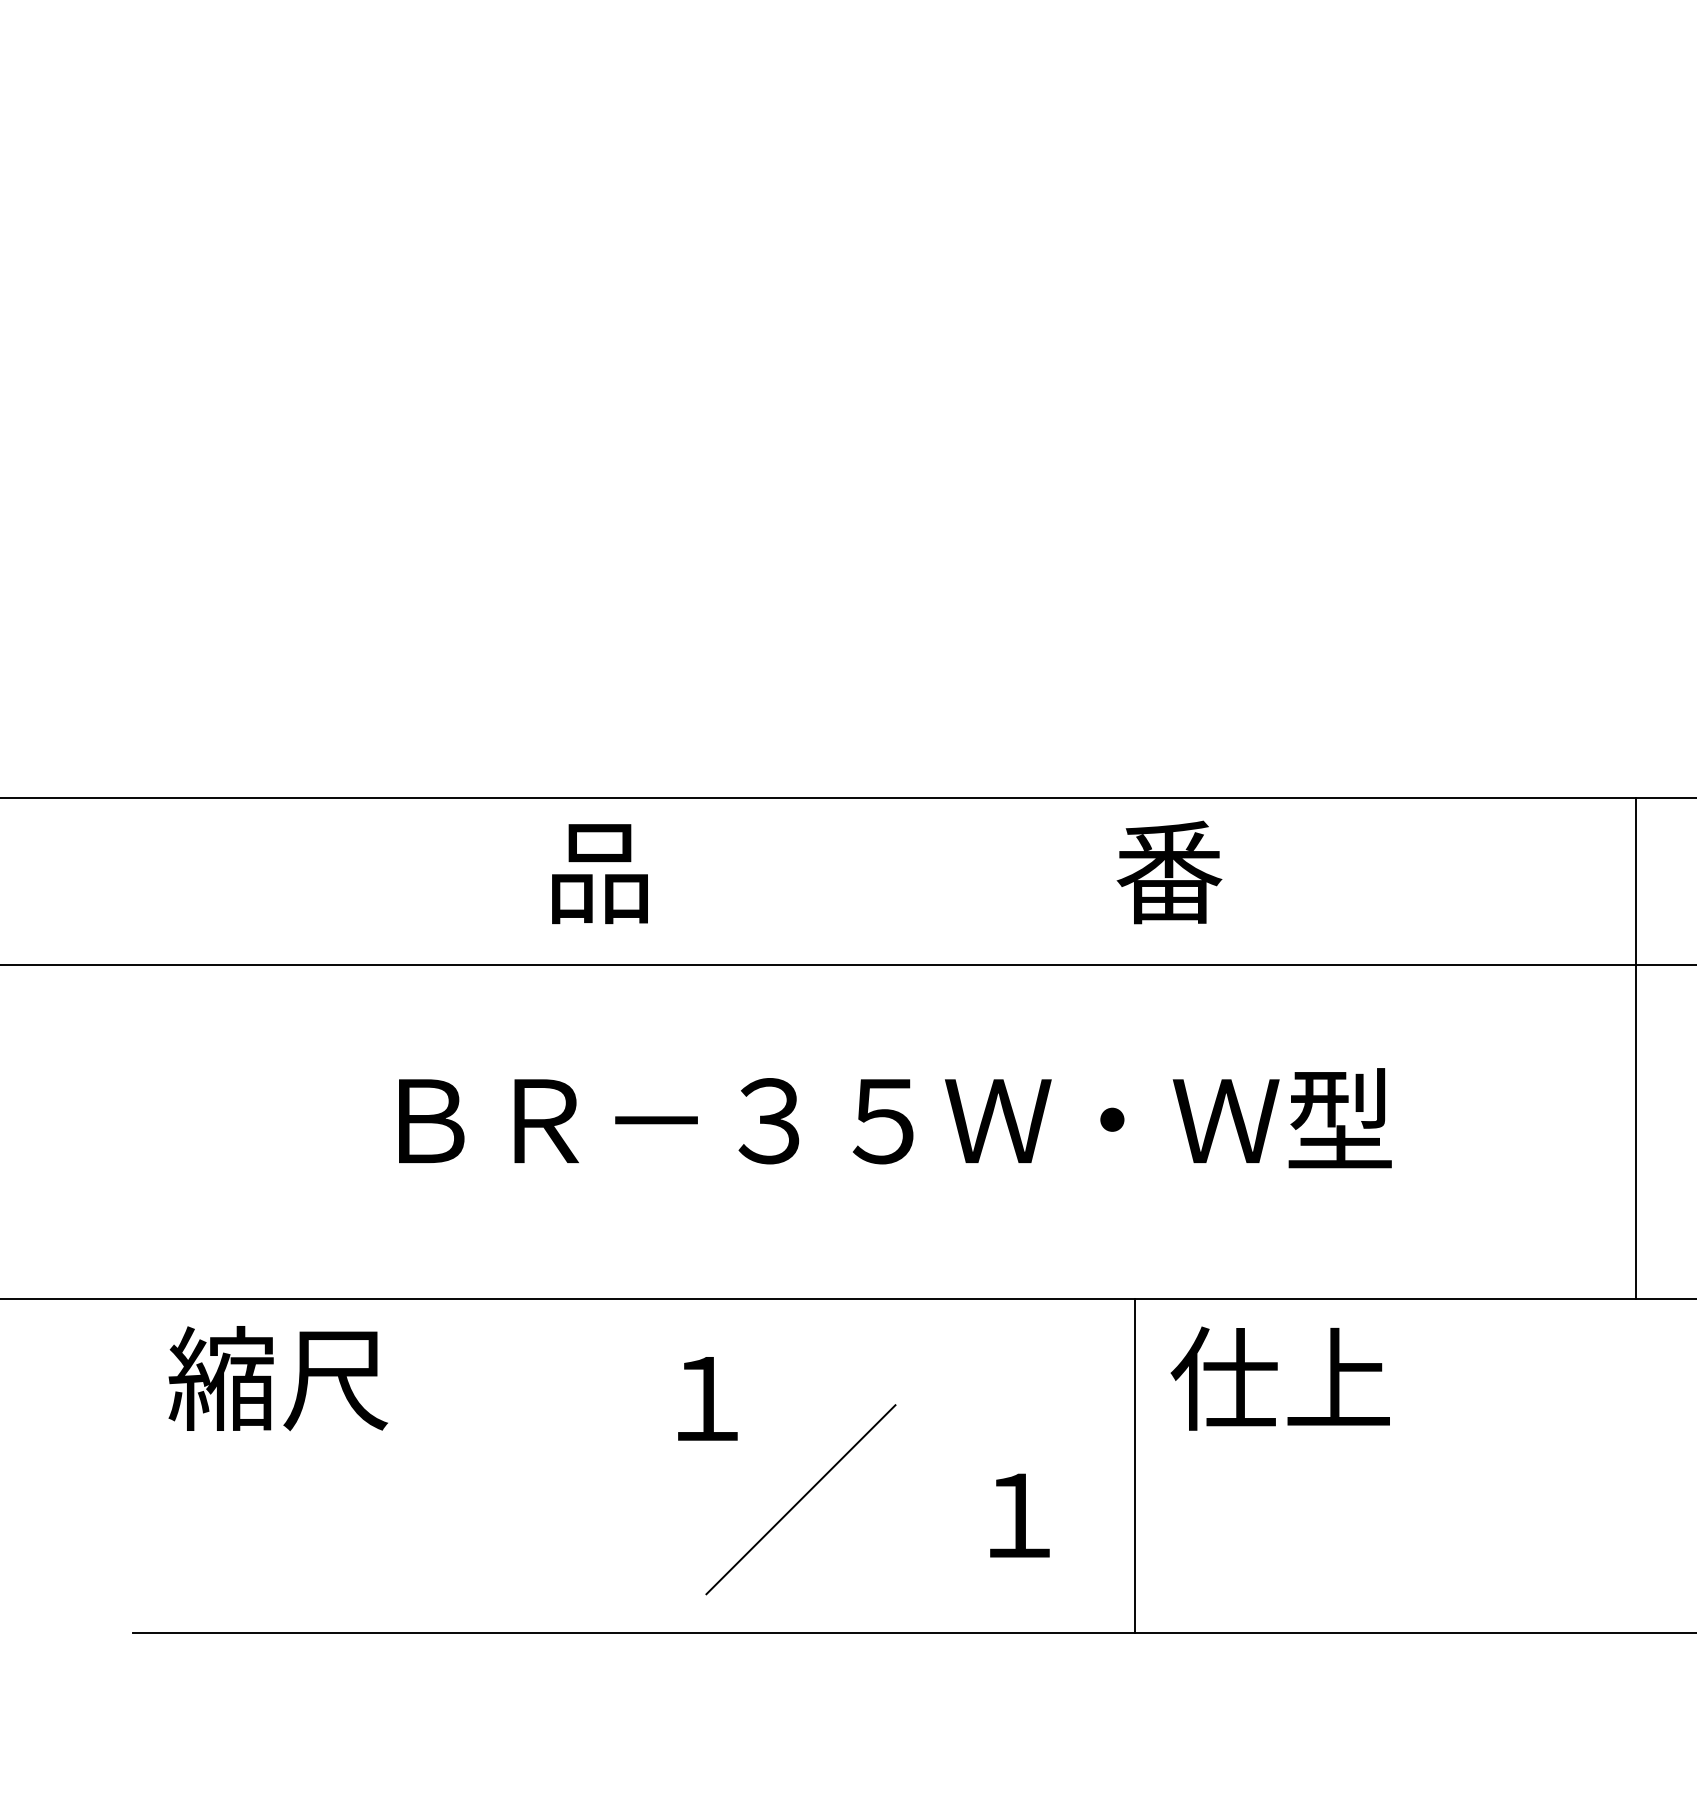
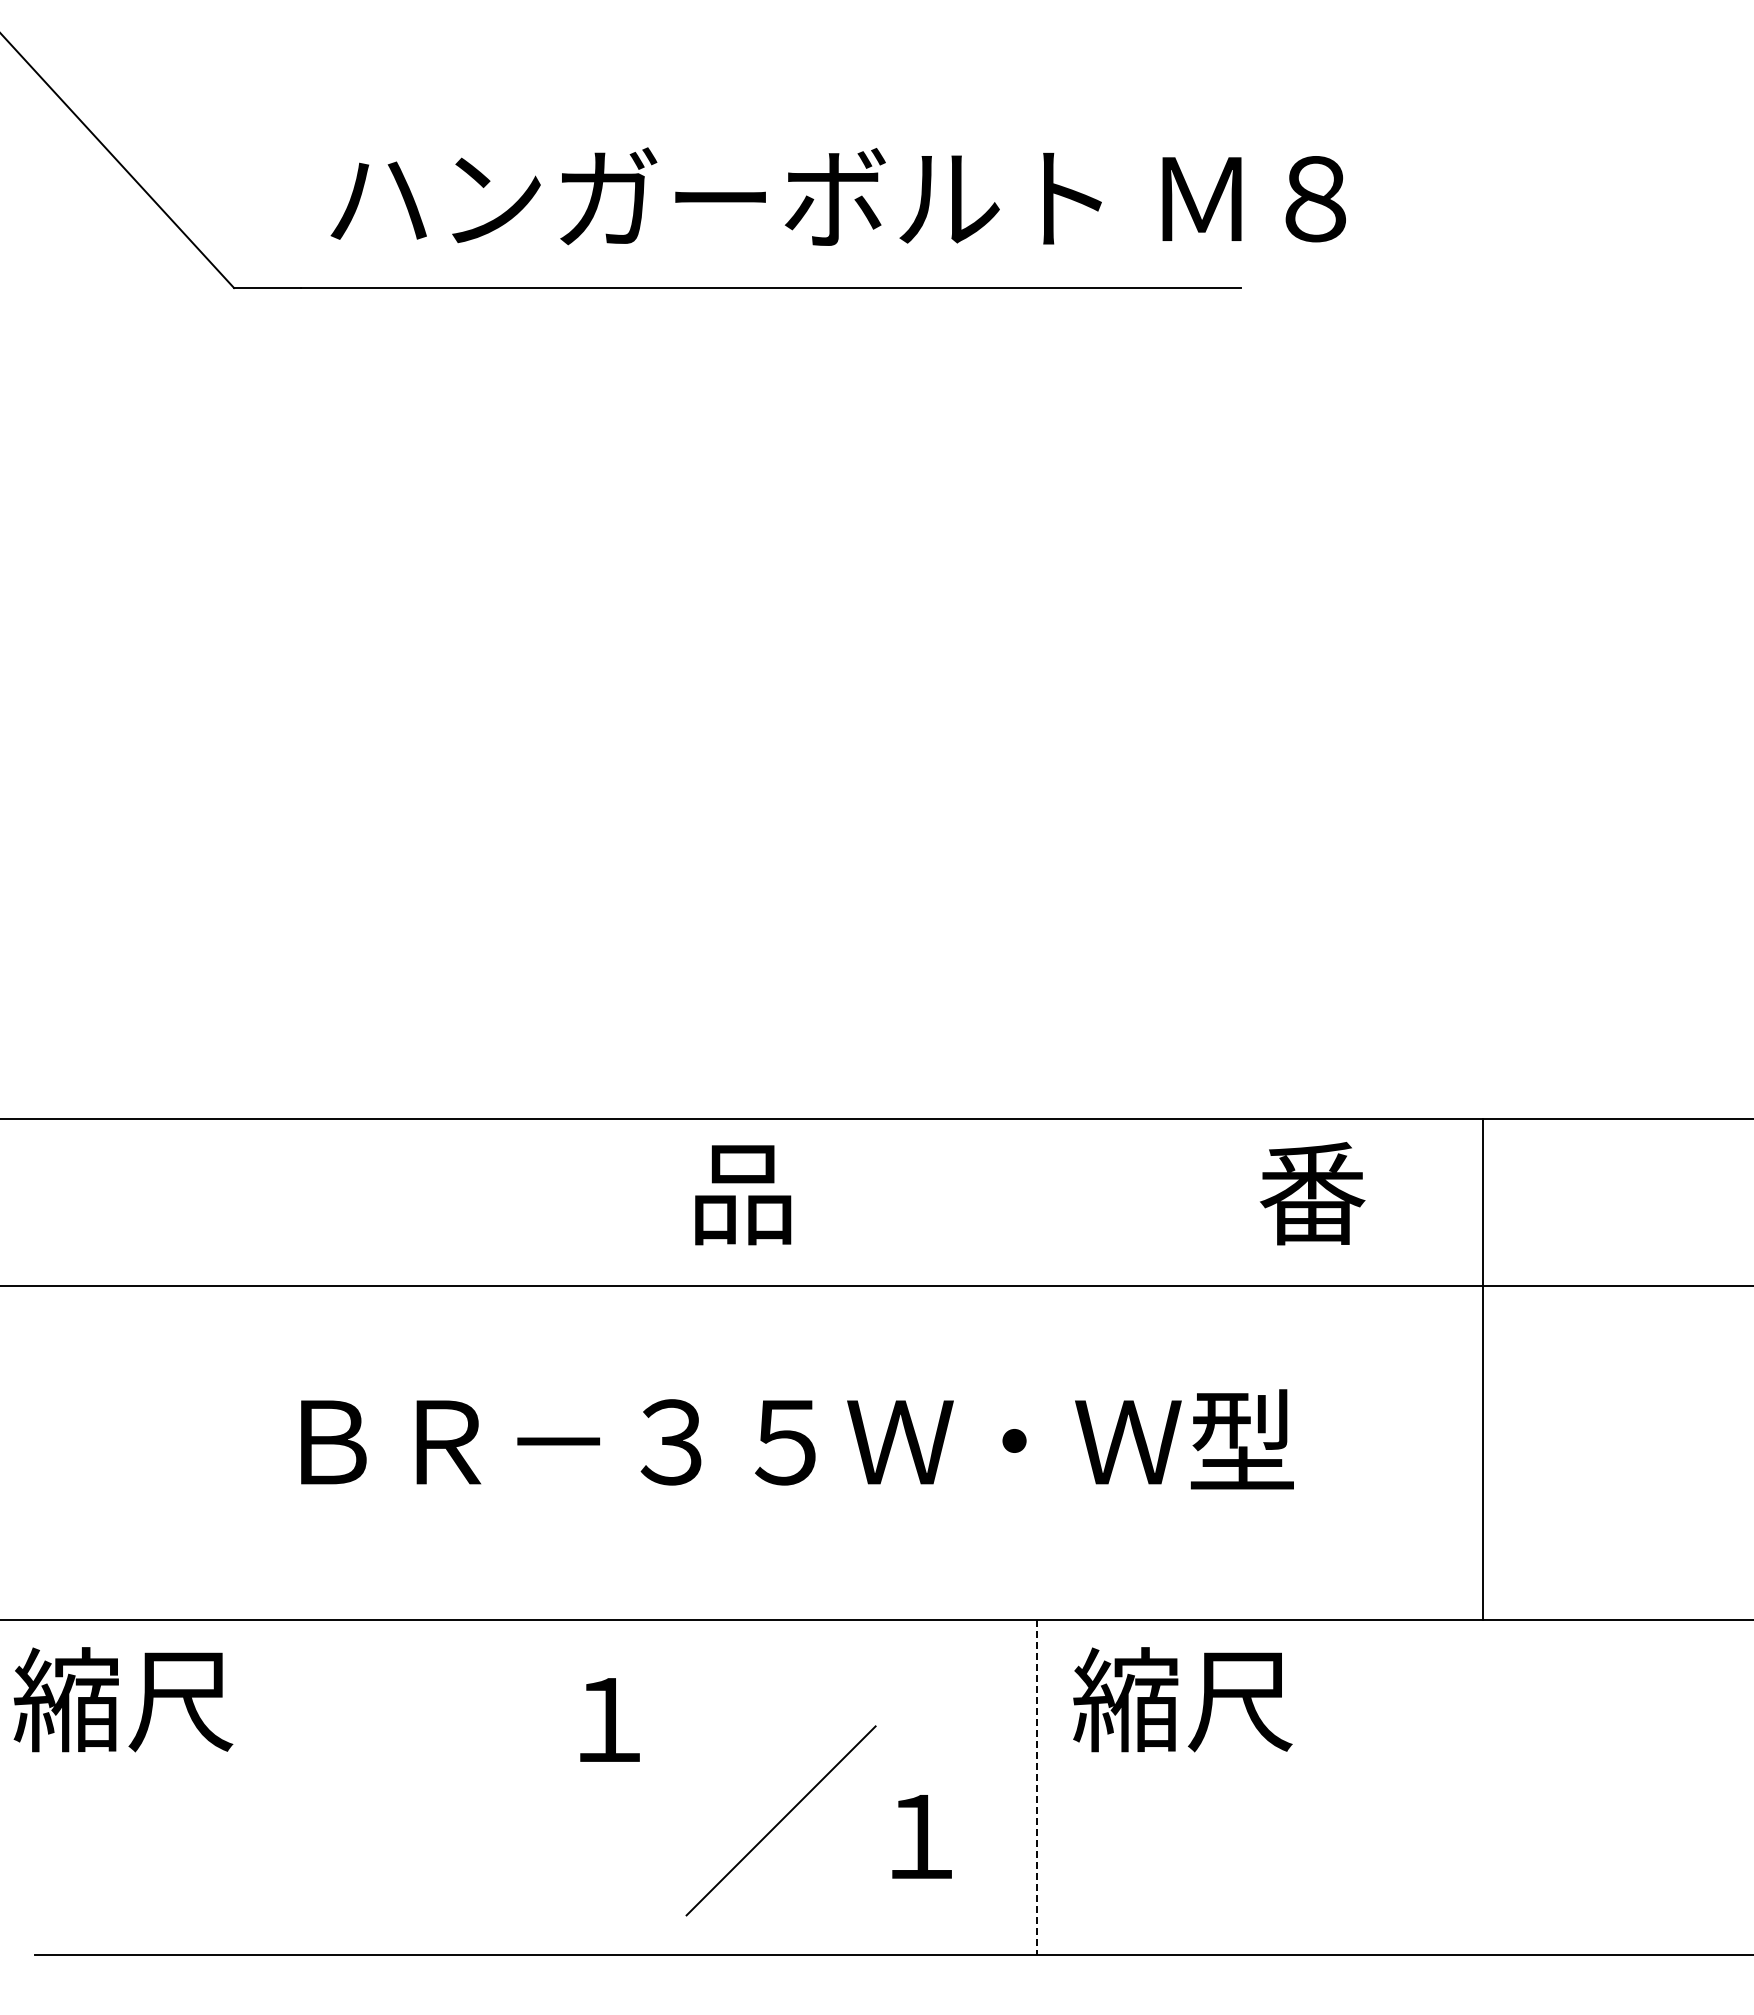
text: (887, 872) -> (1030, 1193), moved
line: (1636, 1048) -> (1483, 1369), moved
text: (278, 1378) -> (123, 1699), moved
text: (1280, 1378) -> (1182, 1699), 仕上 -> 縮尺
line: (1135, 1466) -> (1037, 1787), solid -> dashed
line: (800, 1499) -> (780, 1820), moved

